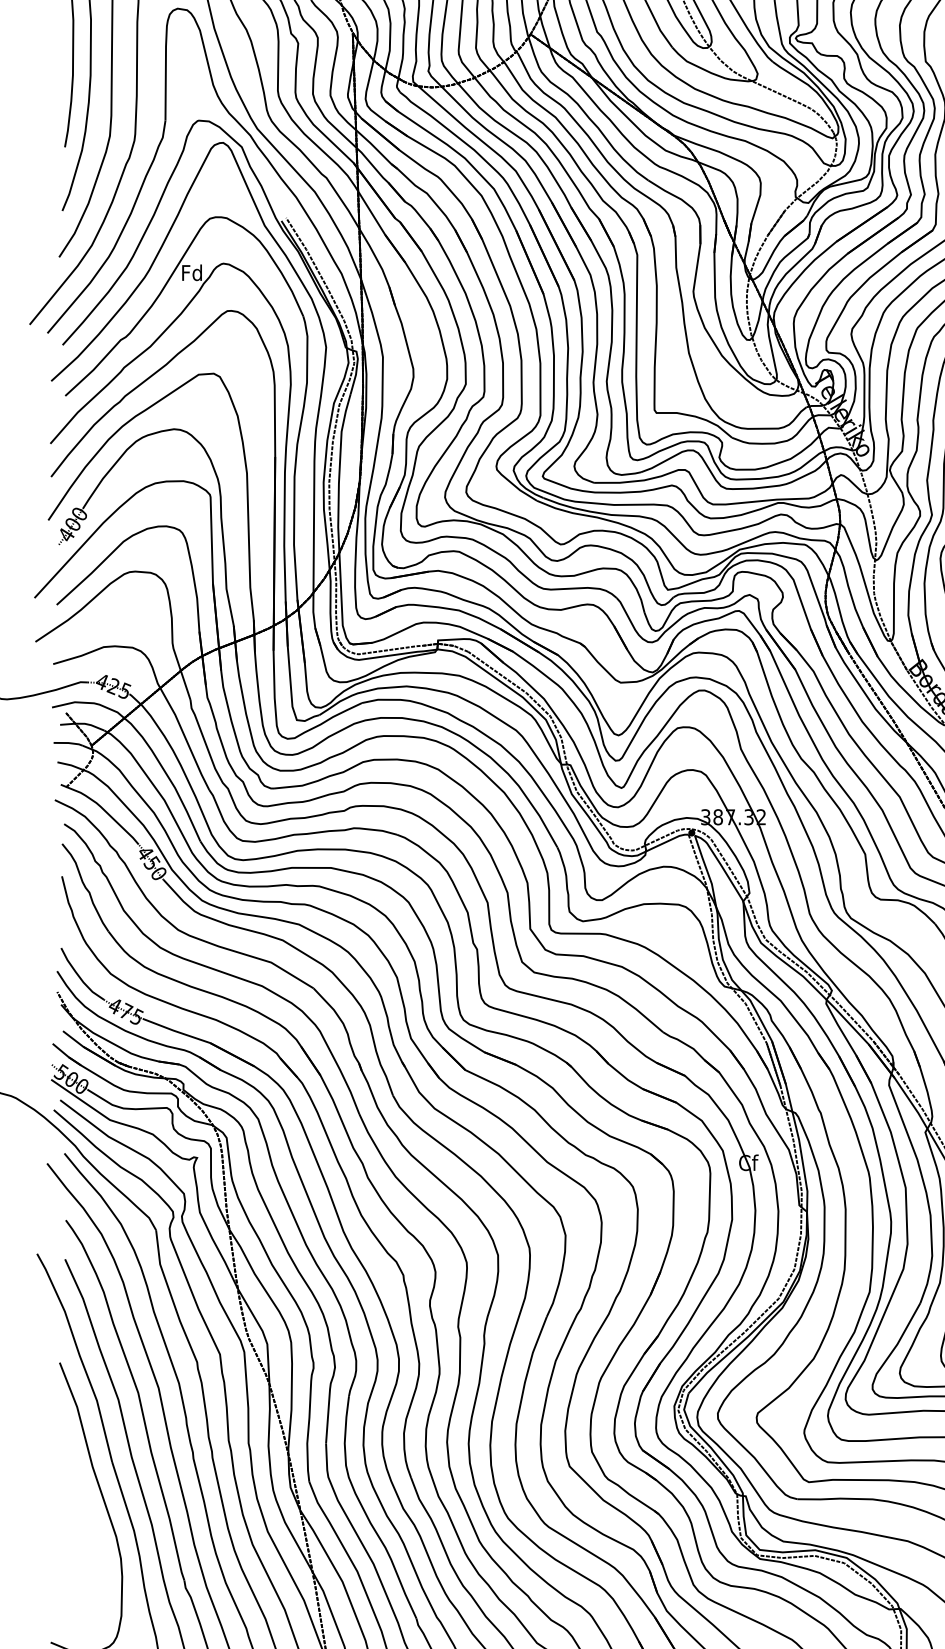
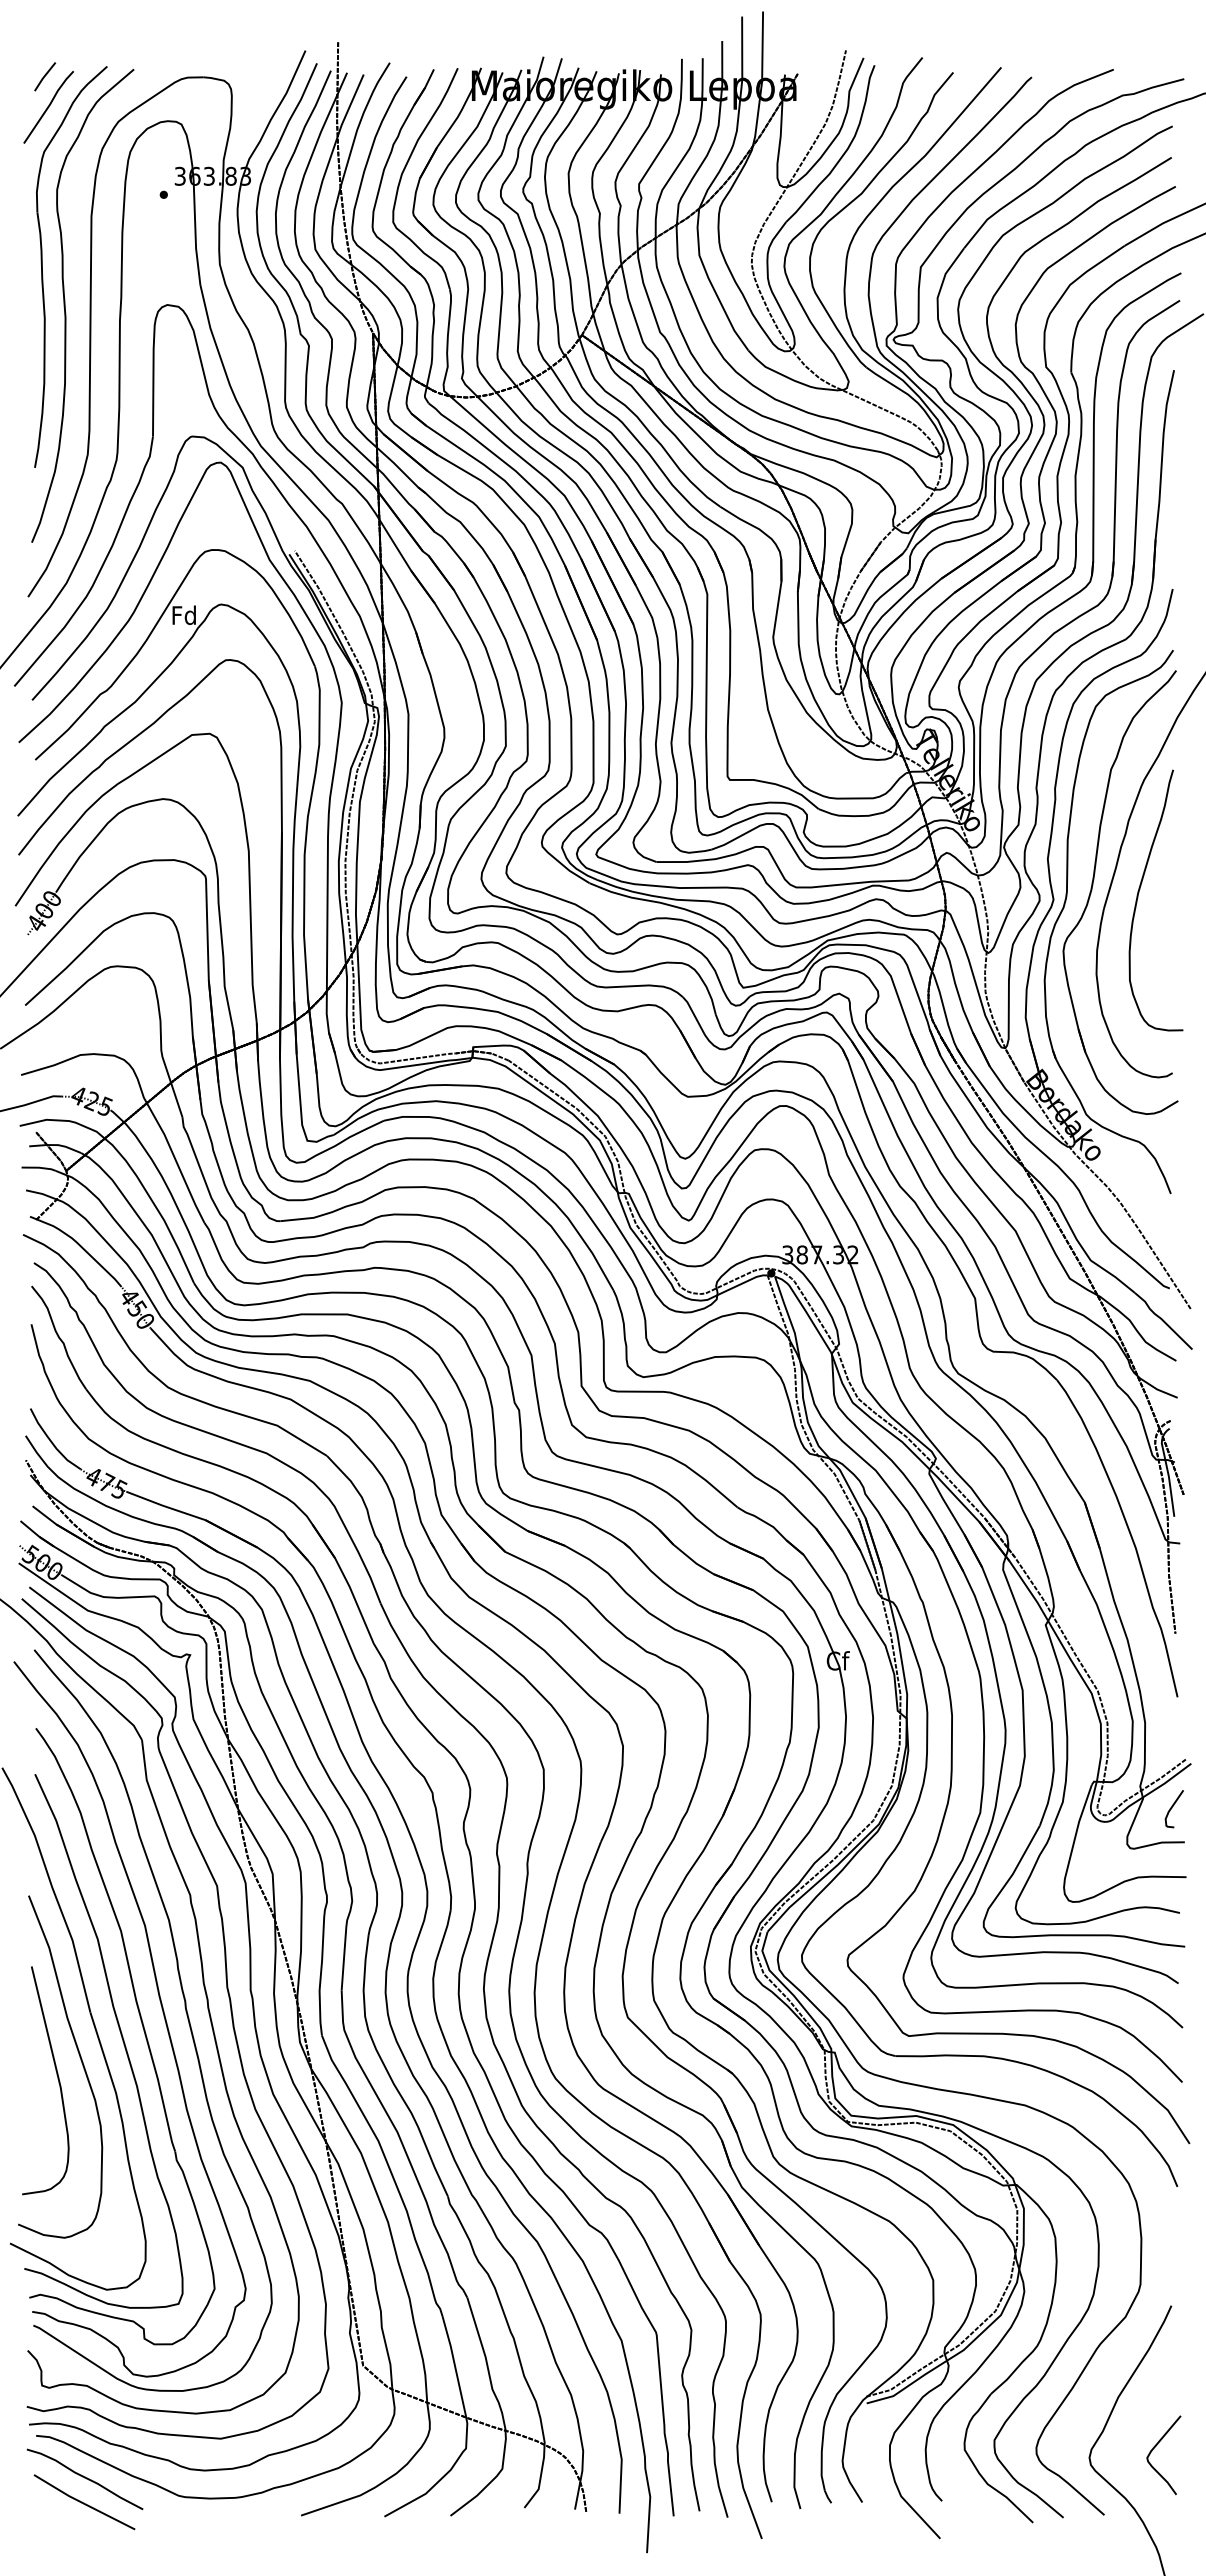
curve: (84, 1519) -> (57, 2079), added

